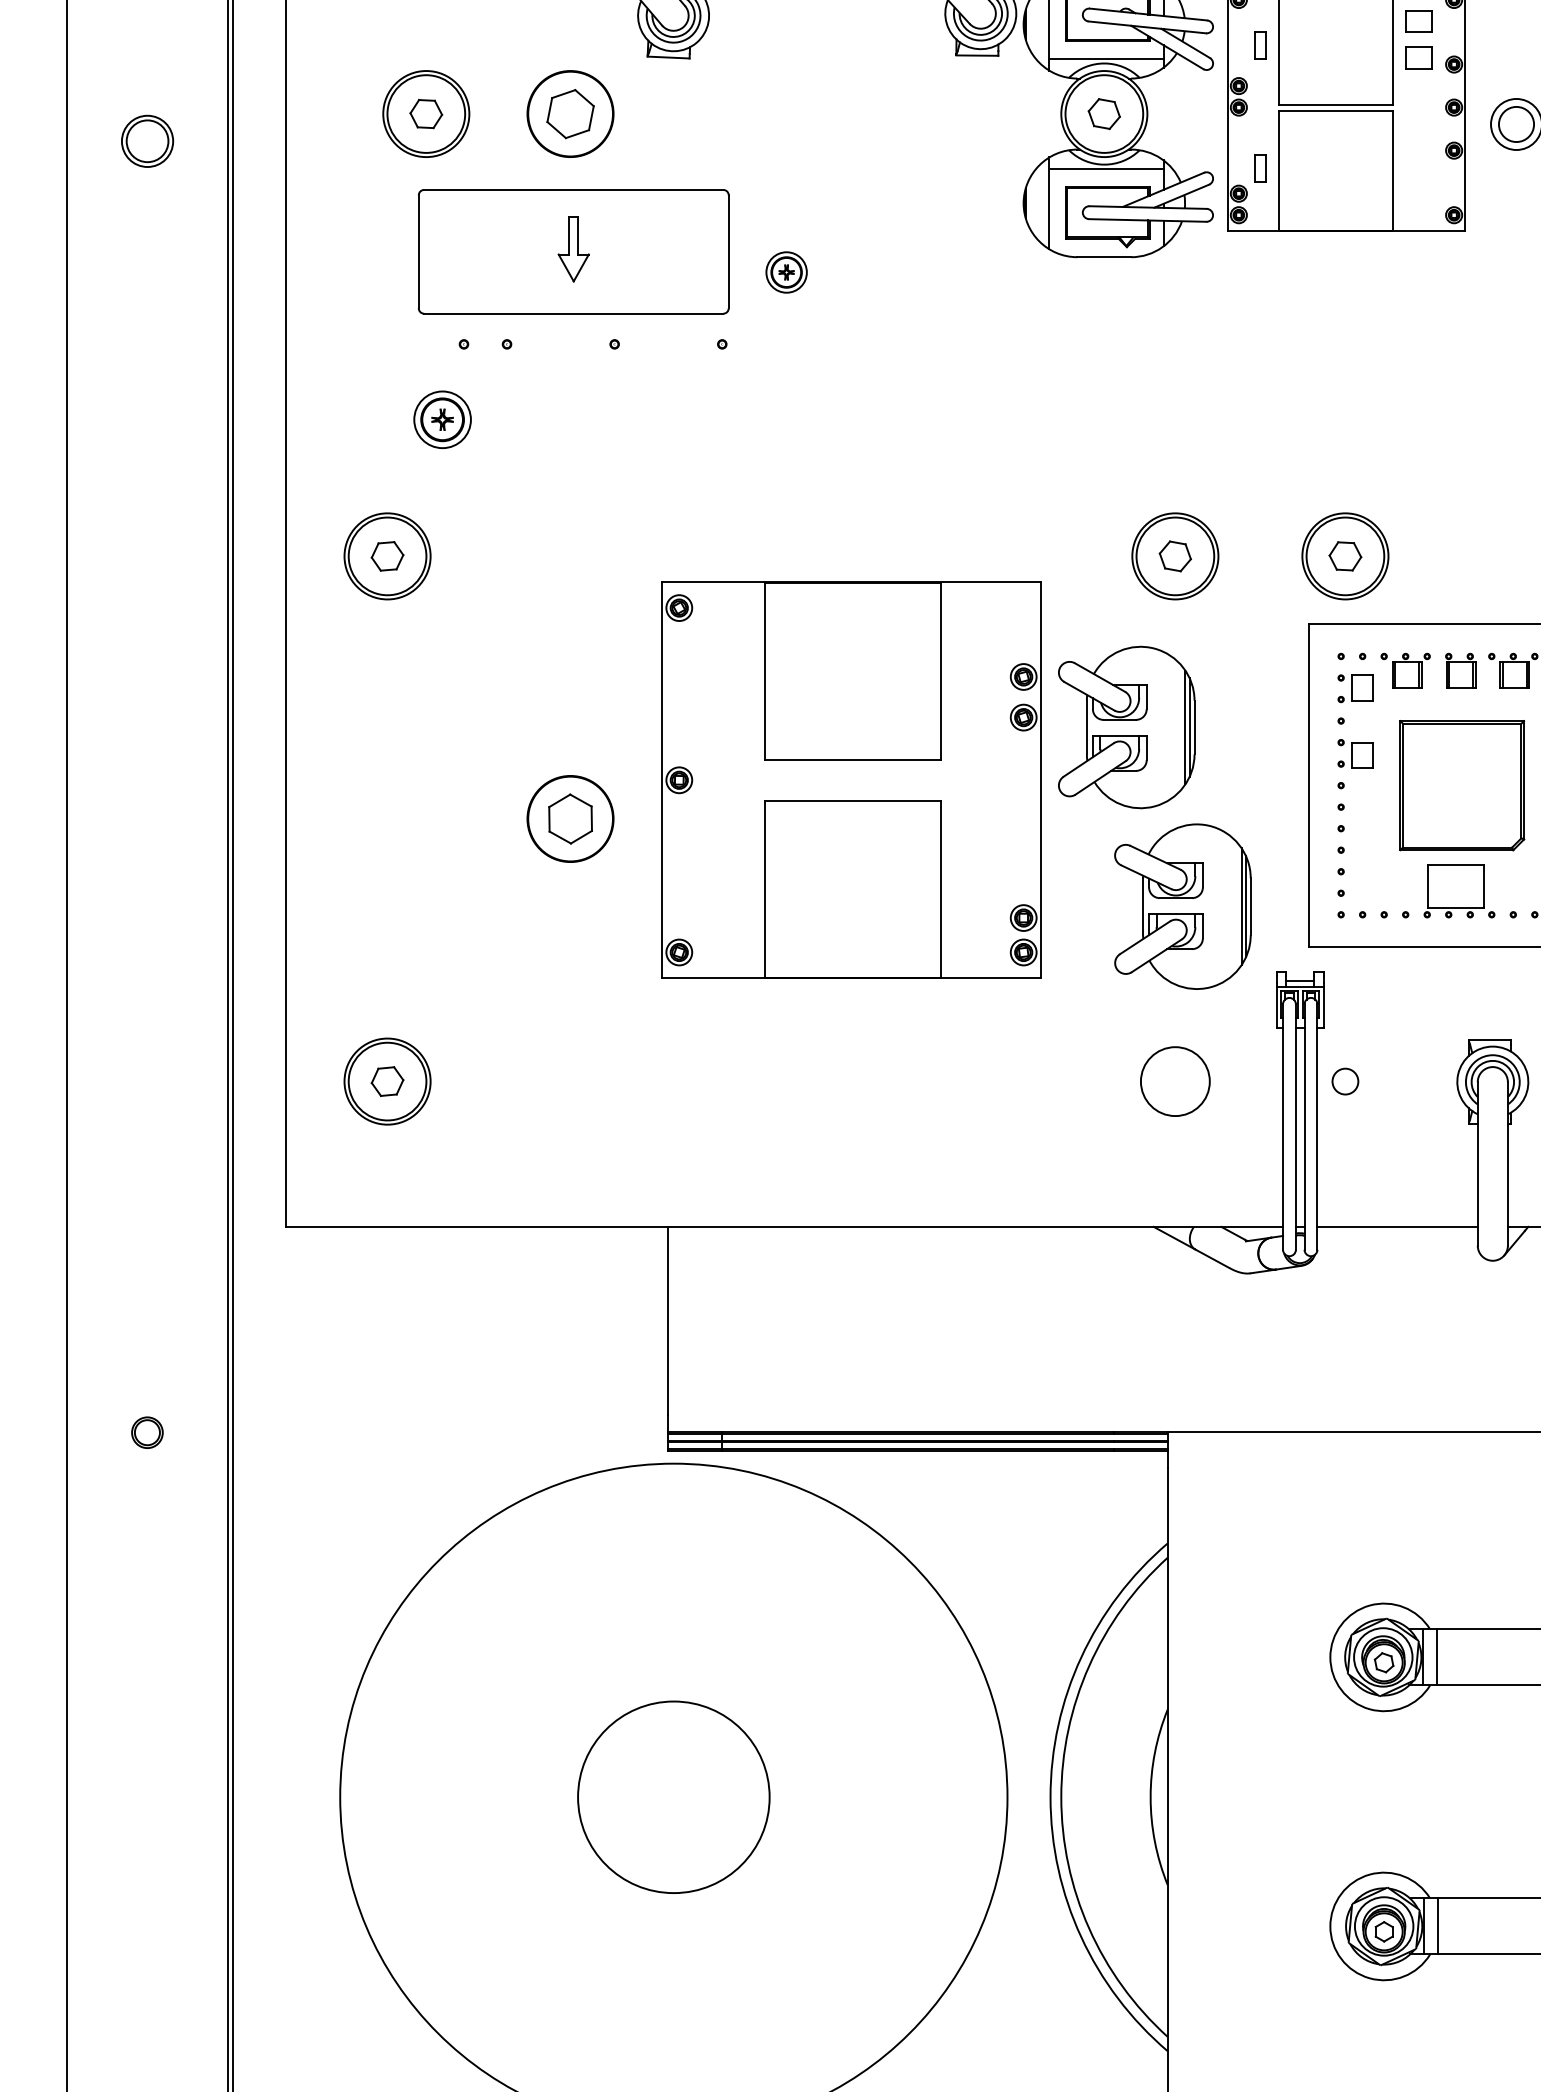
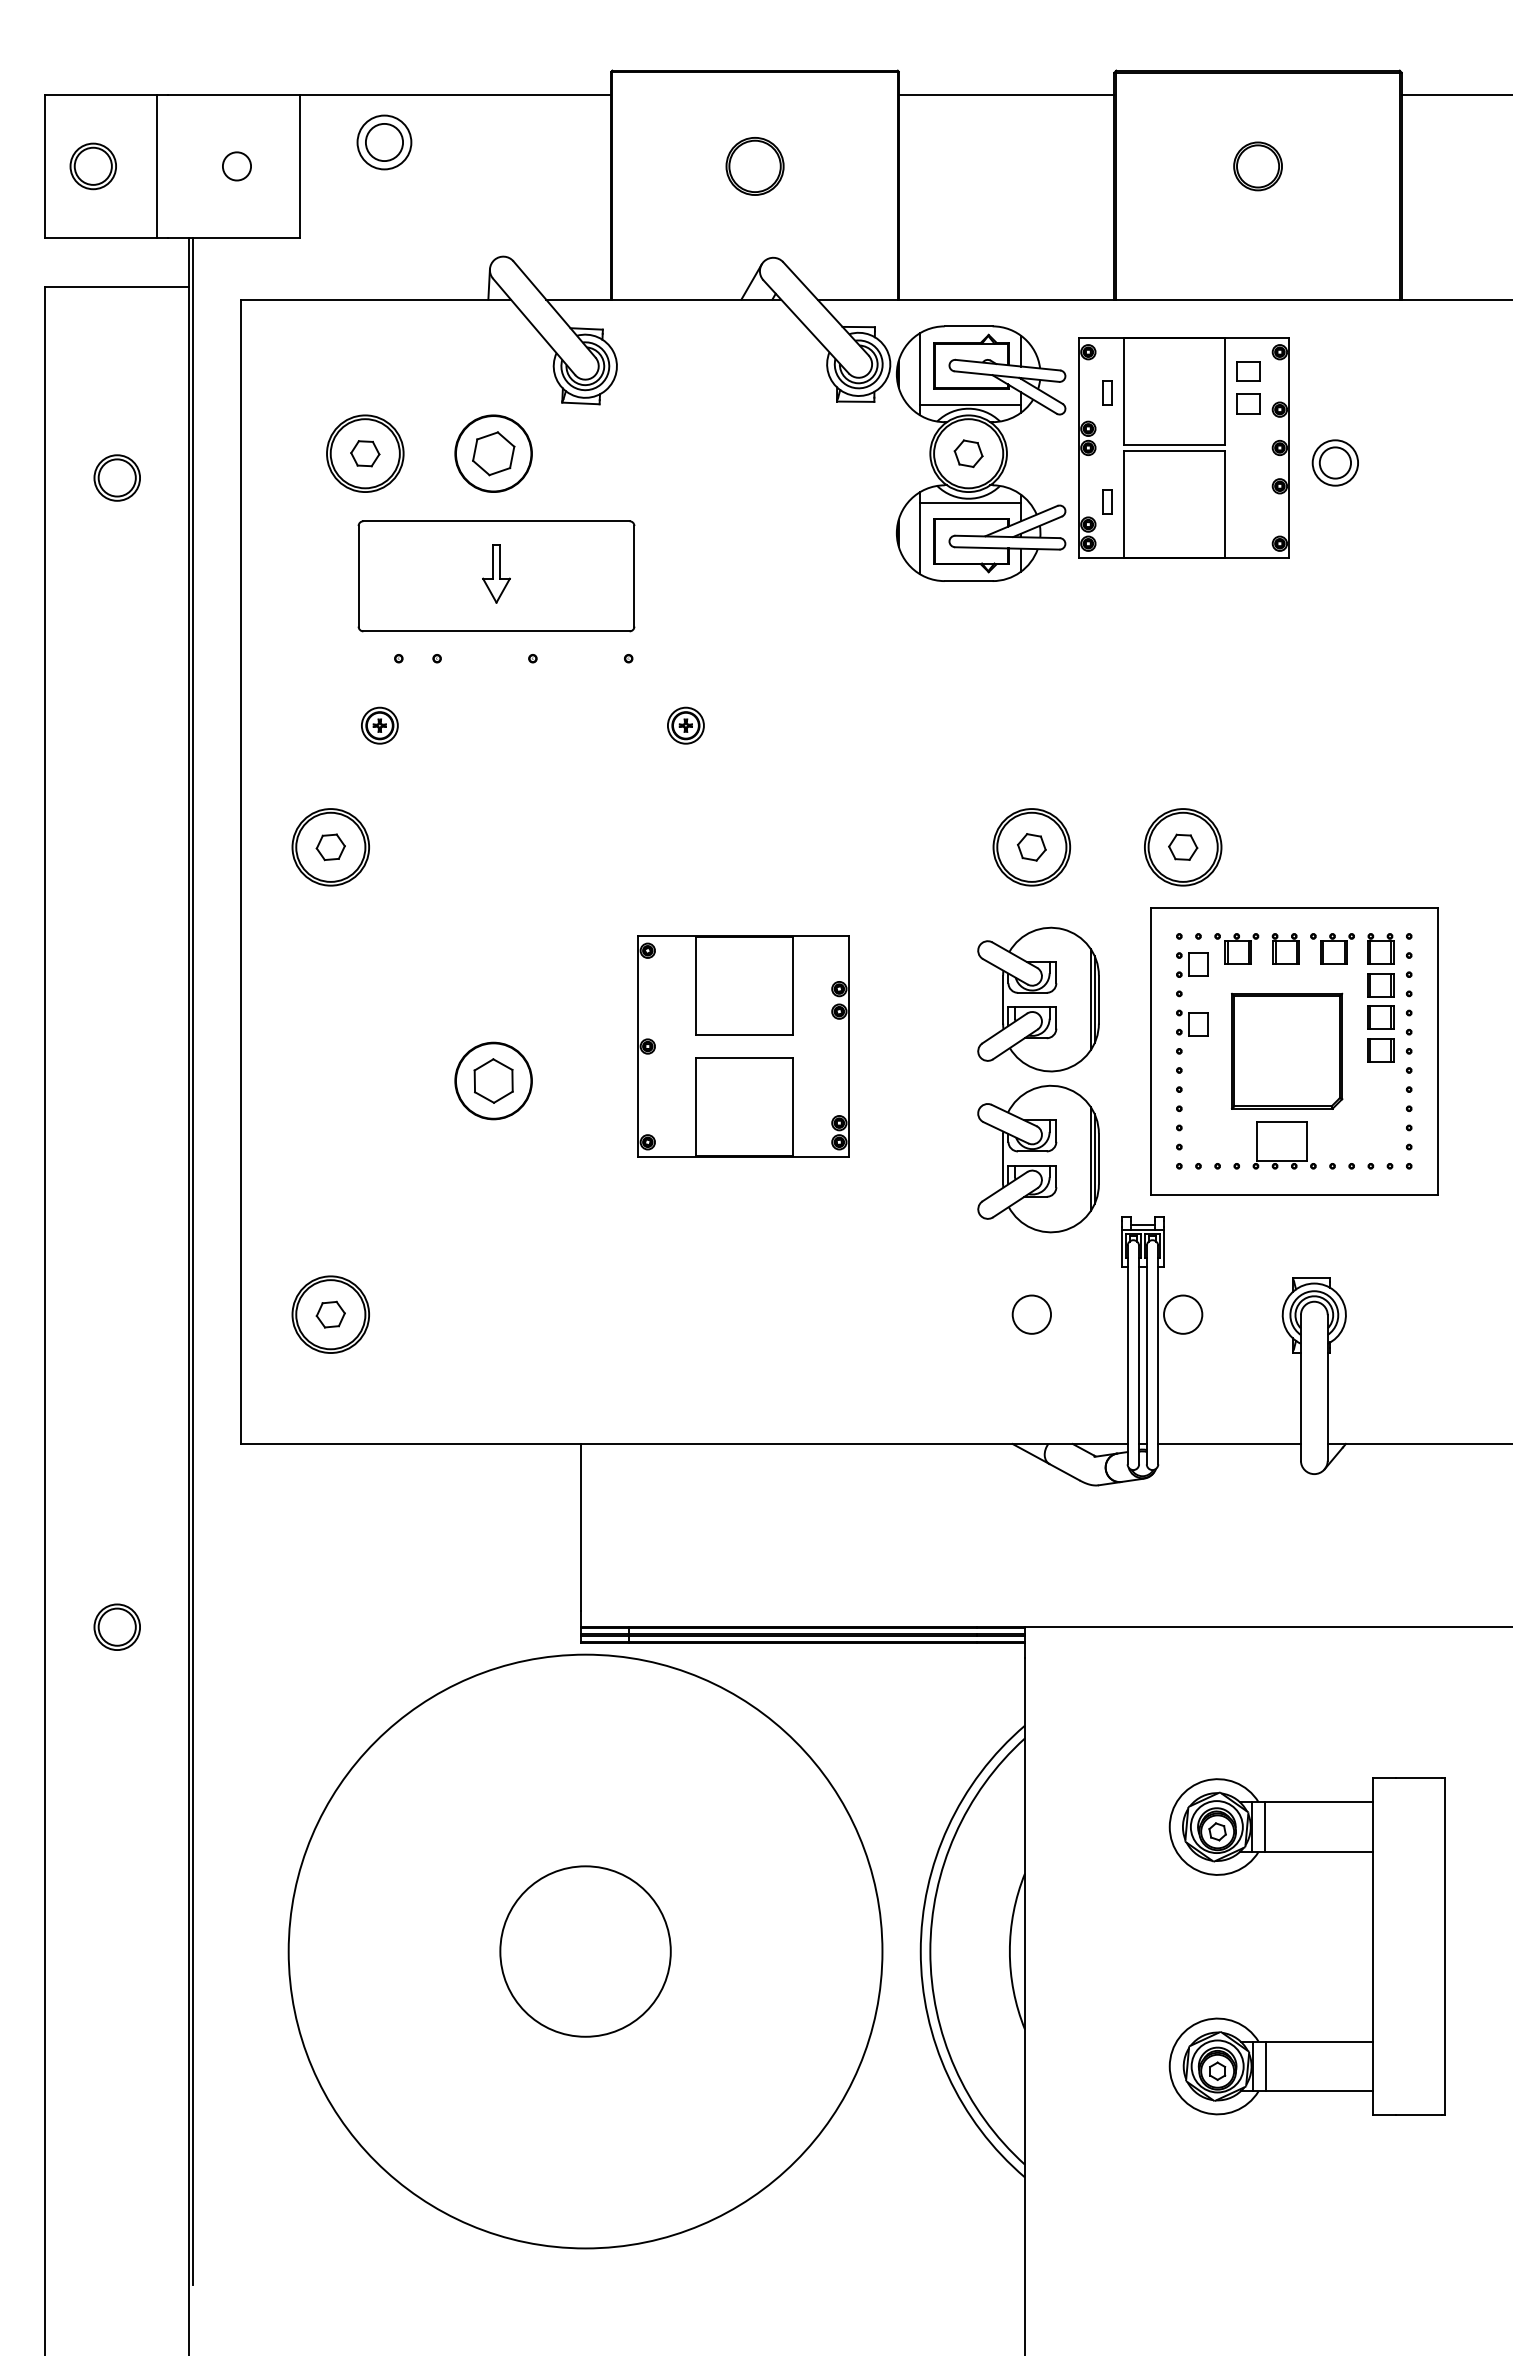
part: (786, 272) -> (685, 725), moved
part: (442, 419) -> (379, 725), size x0.71
part: (1126, 727) -> (1038, 999), moved
part: (851, 780) -> (743, 1046), size x0.62
circle: (1174, 1081) -> (1031, 1314), size x0.62
circle: (1345, 1081) -> (1183, 1314), size x1.67
part: (146, 1432) -> (116, 1626), size x1.67

